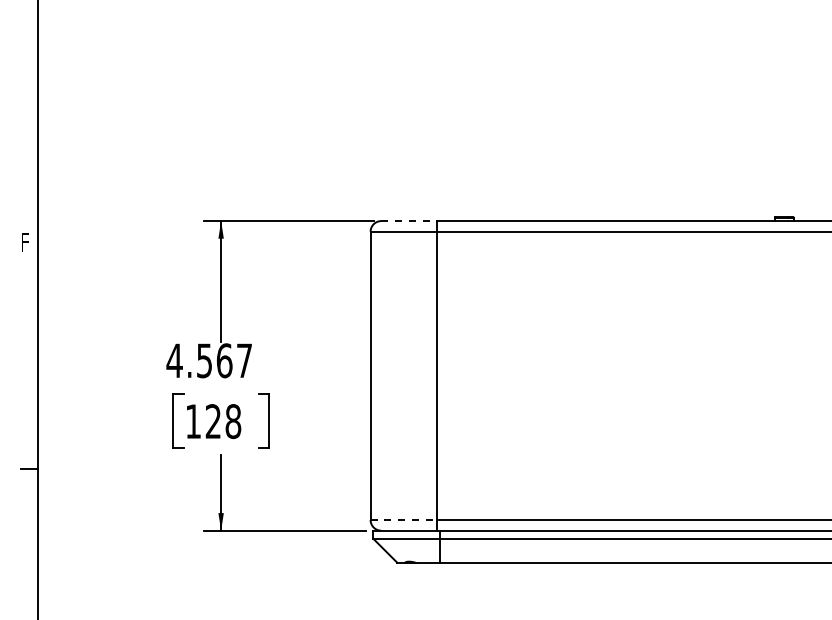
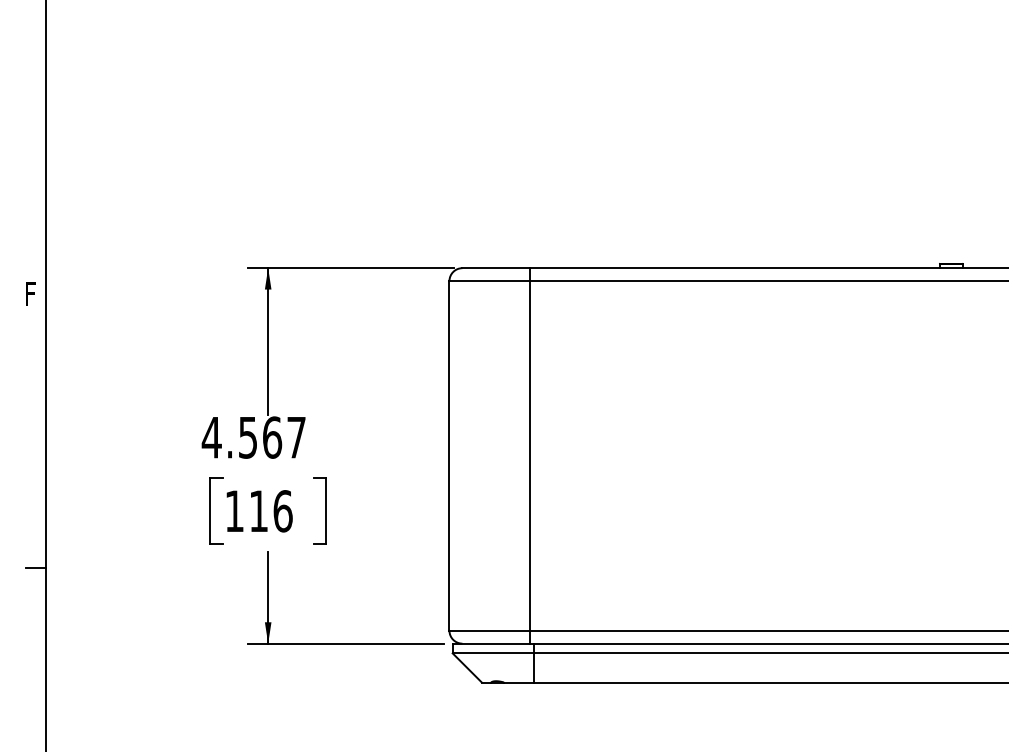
line: (409, 221) -> (496, 268), dashed -> solid
text: (223, 421) -> (271, 511), 128 -> 116
line: (404, 520) -> (490, 631), dashed -> solid

